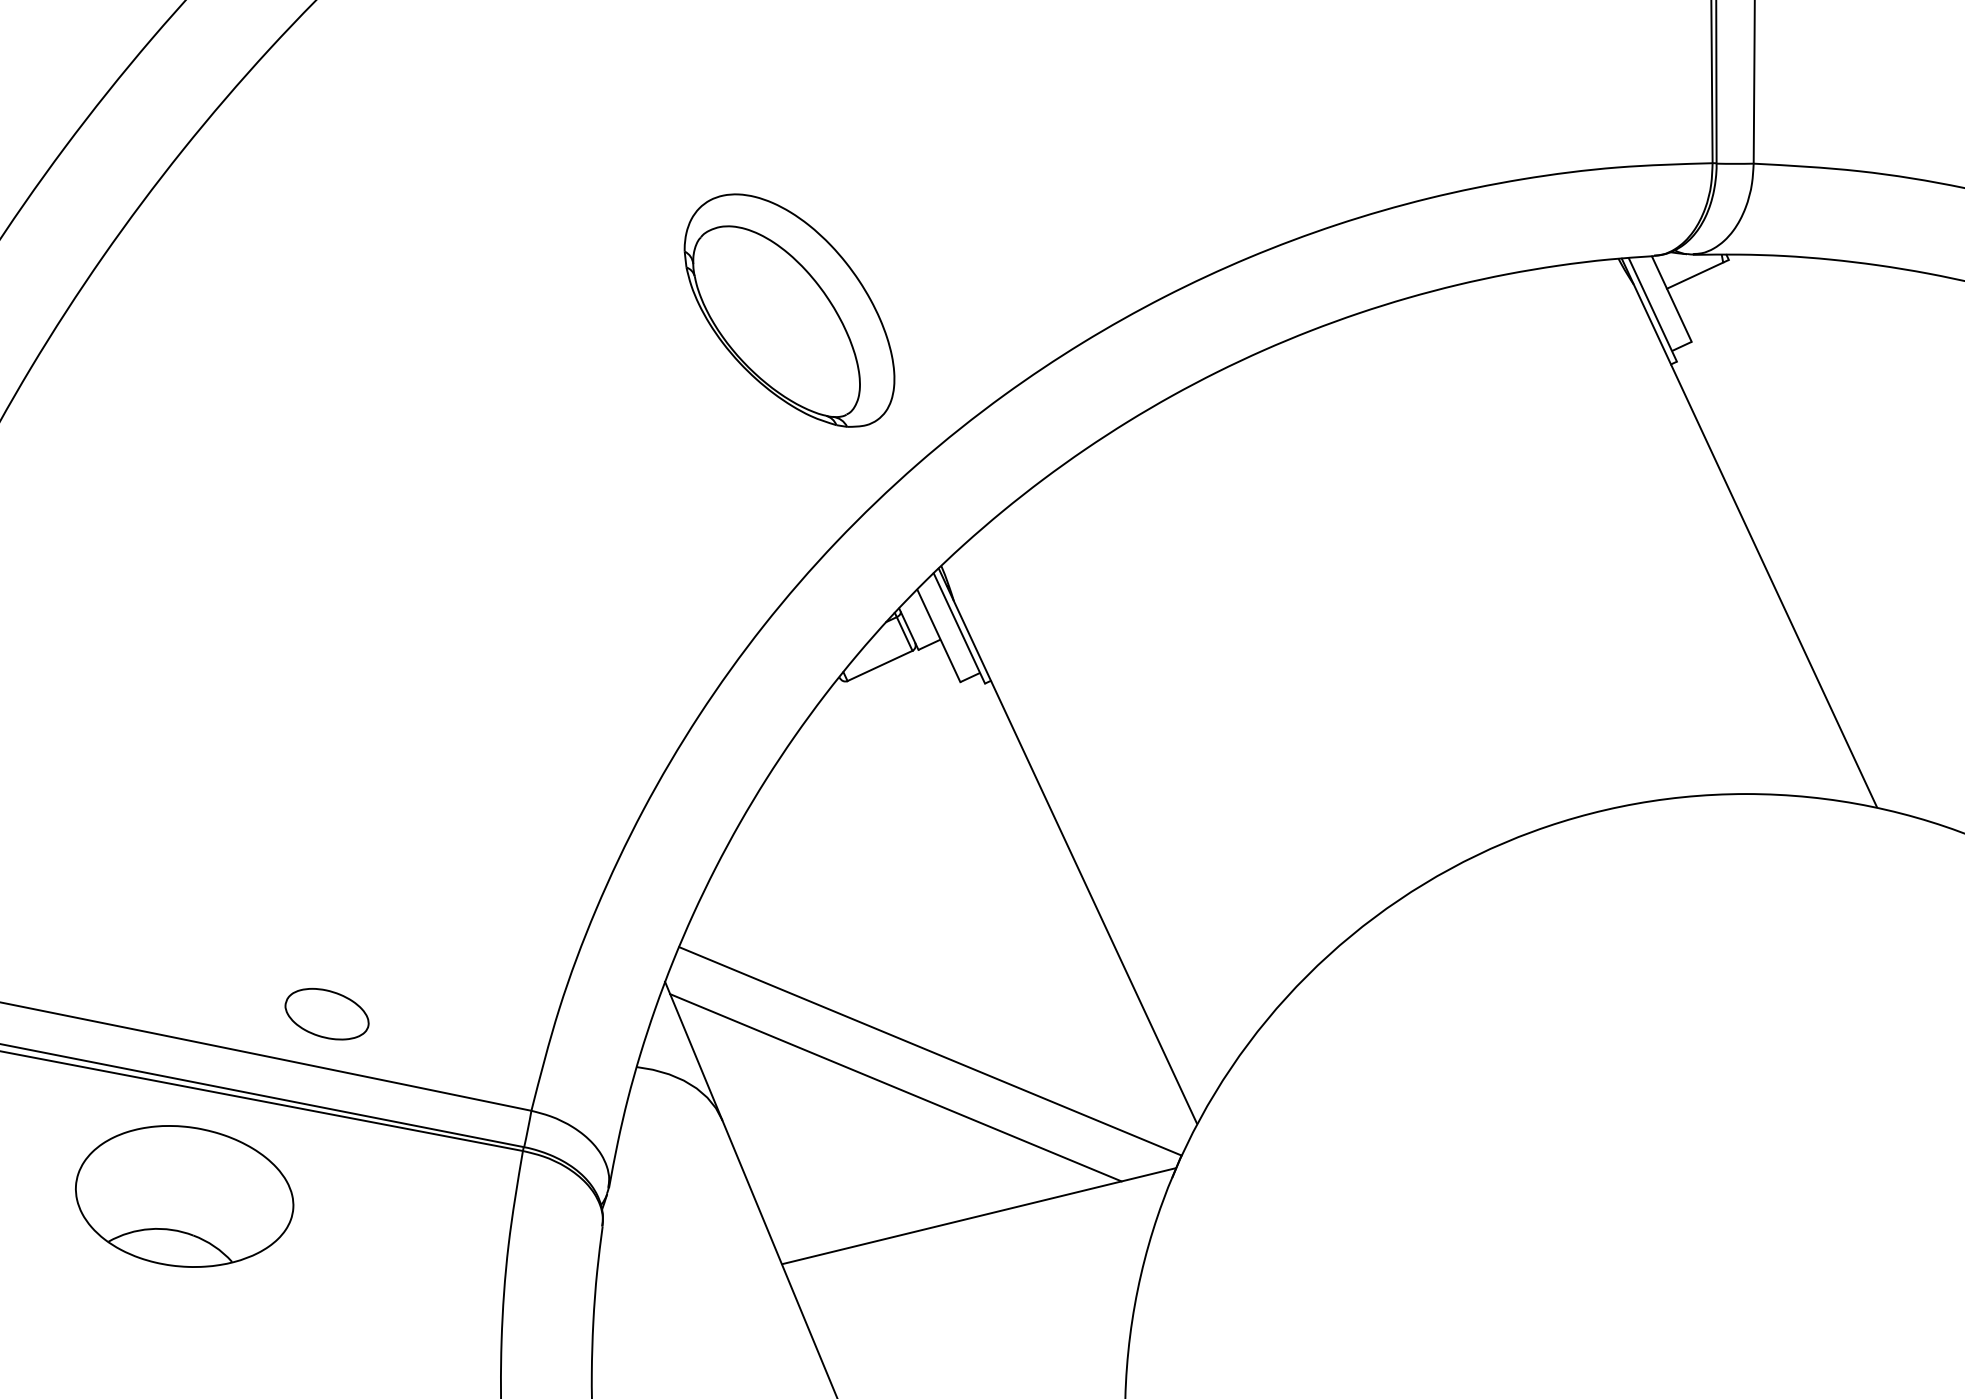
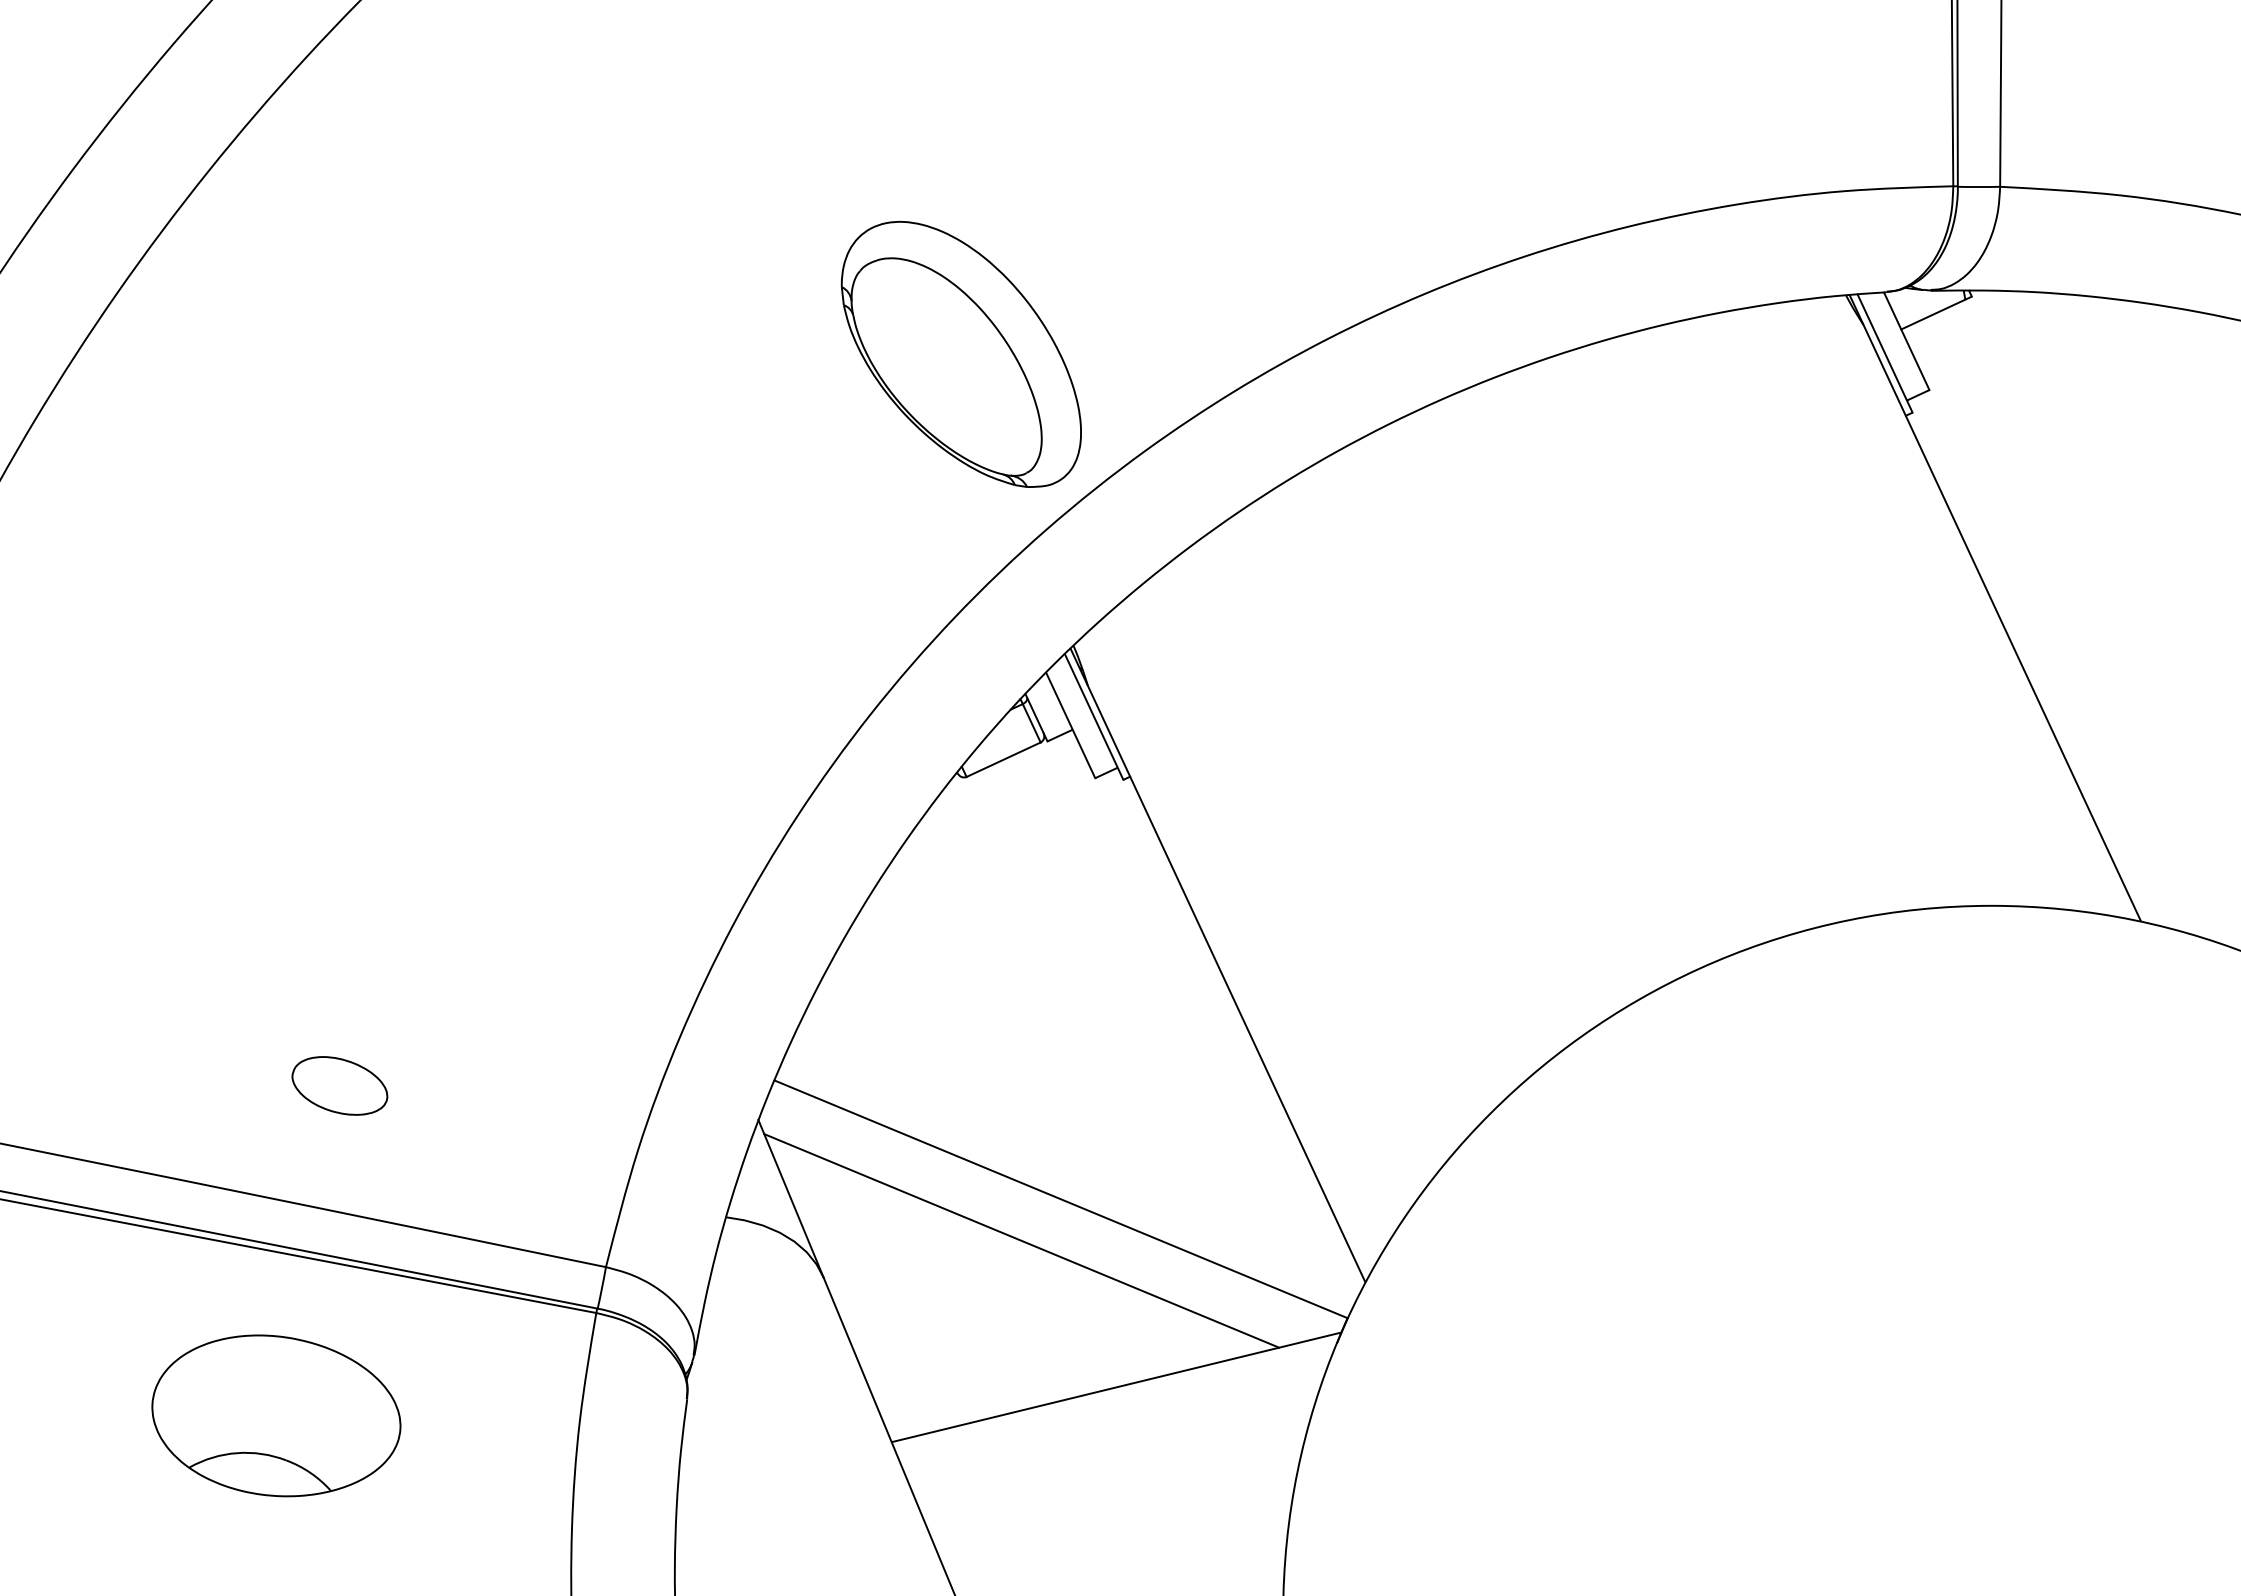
part: (788, 309) -> (960, 353), moved
part: (326, 1013) -> (339, 1085), moved
part: (184, 1196) -> (276, 1415), moved

